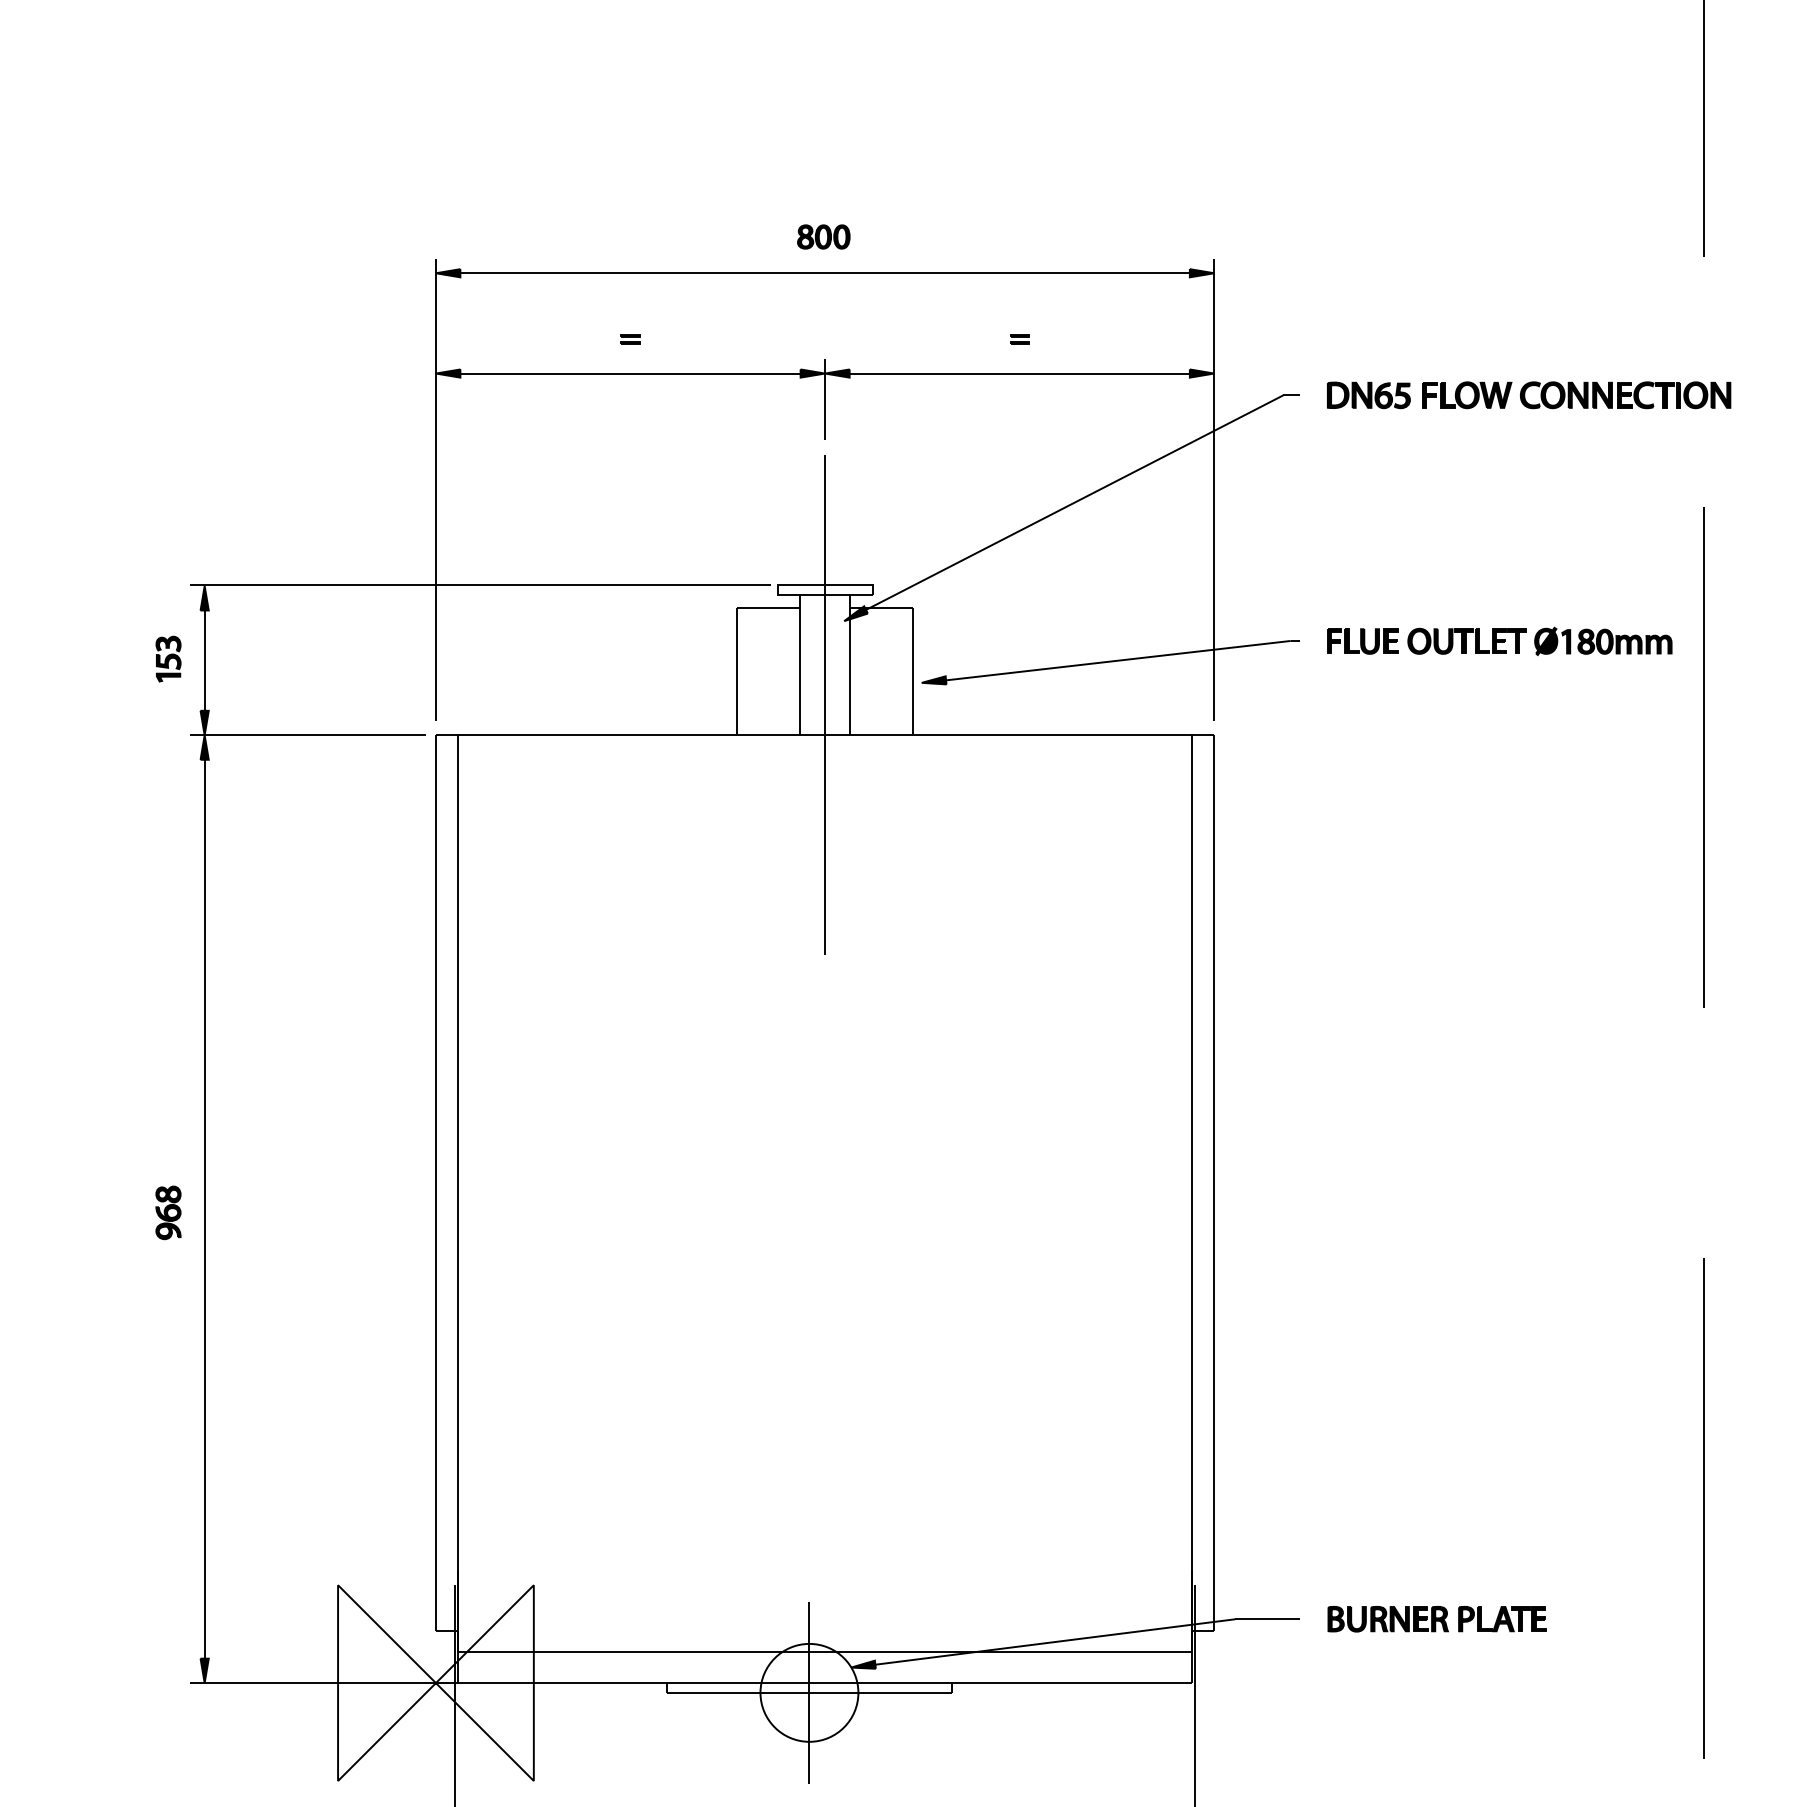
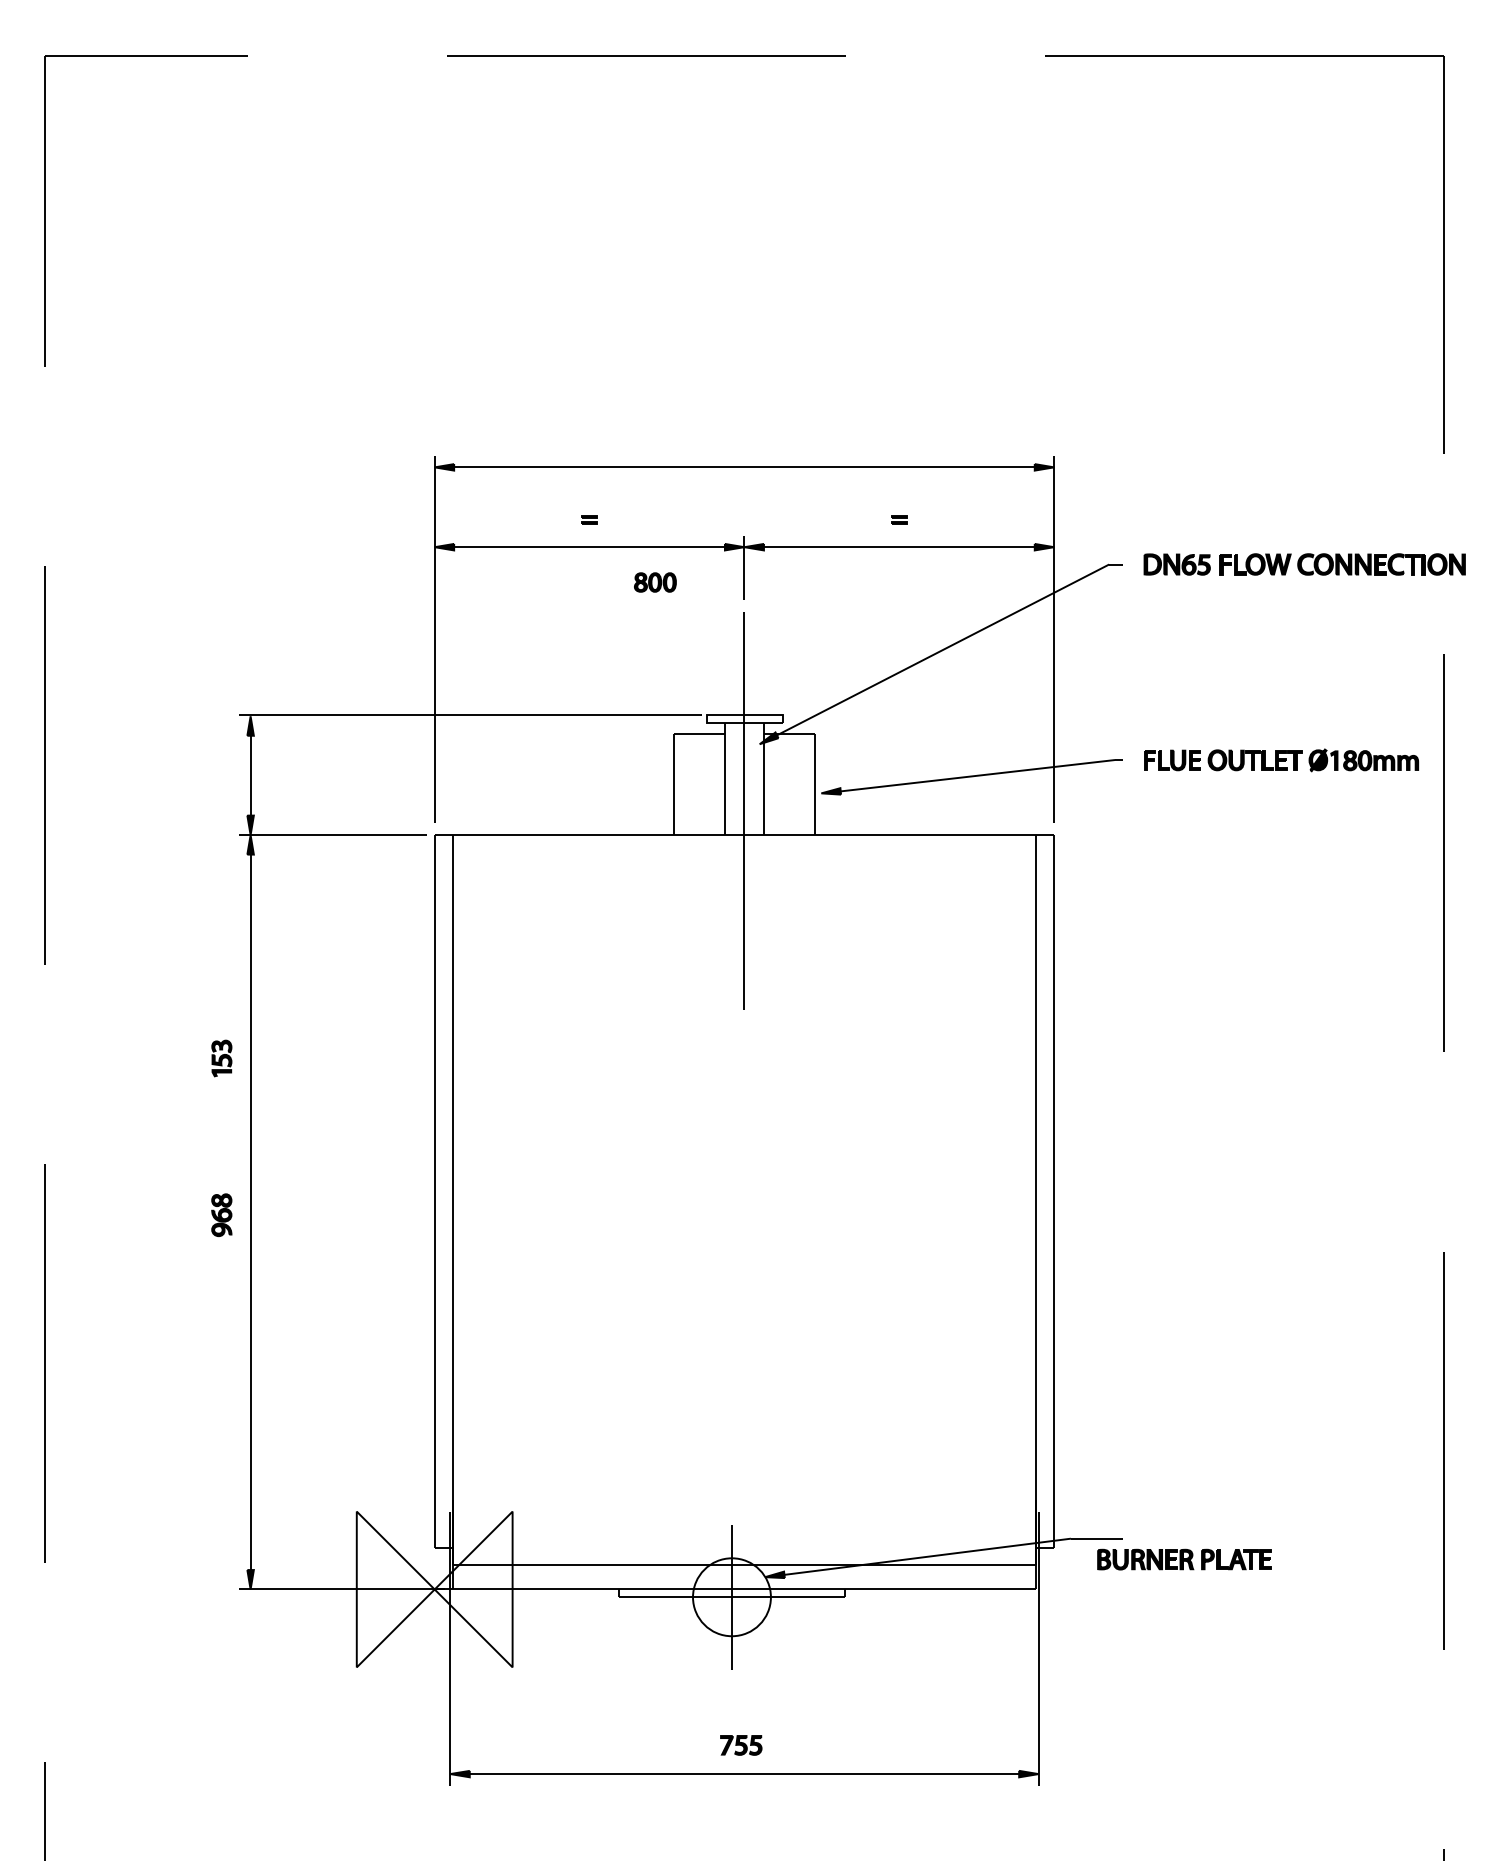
part: (823, 236) -> (655, 582), moved
part: (168, 659) -> (221, 1058), moved
part: (1437, 1619) -> (1184, 1559), moved

